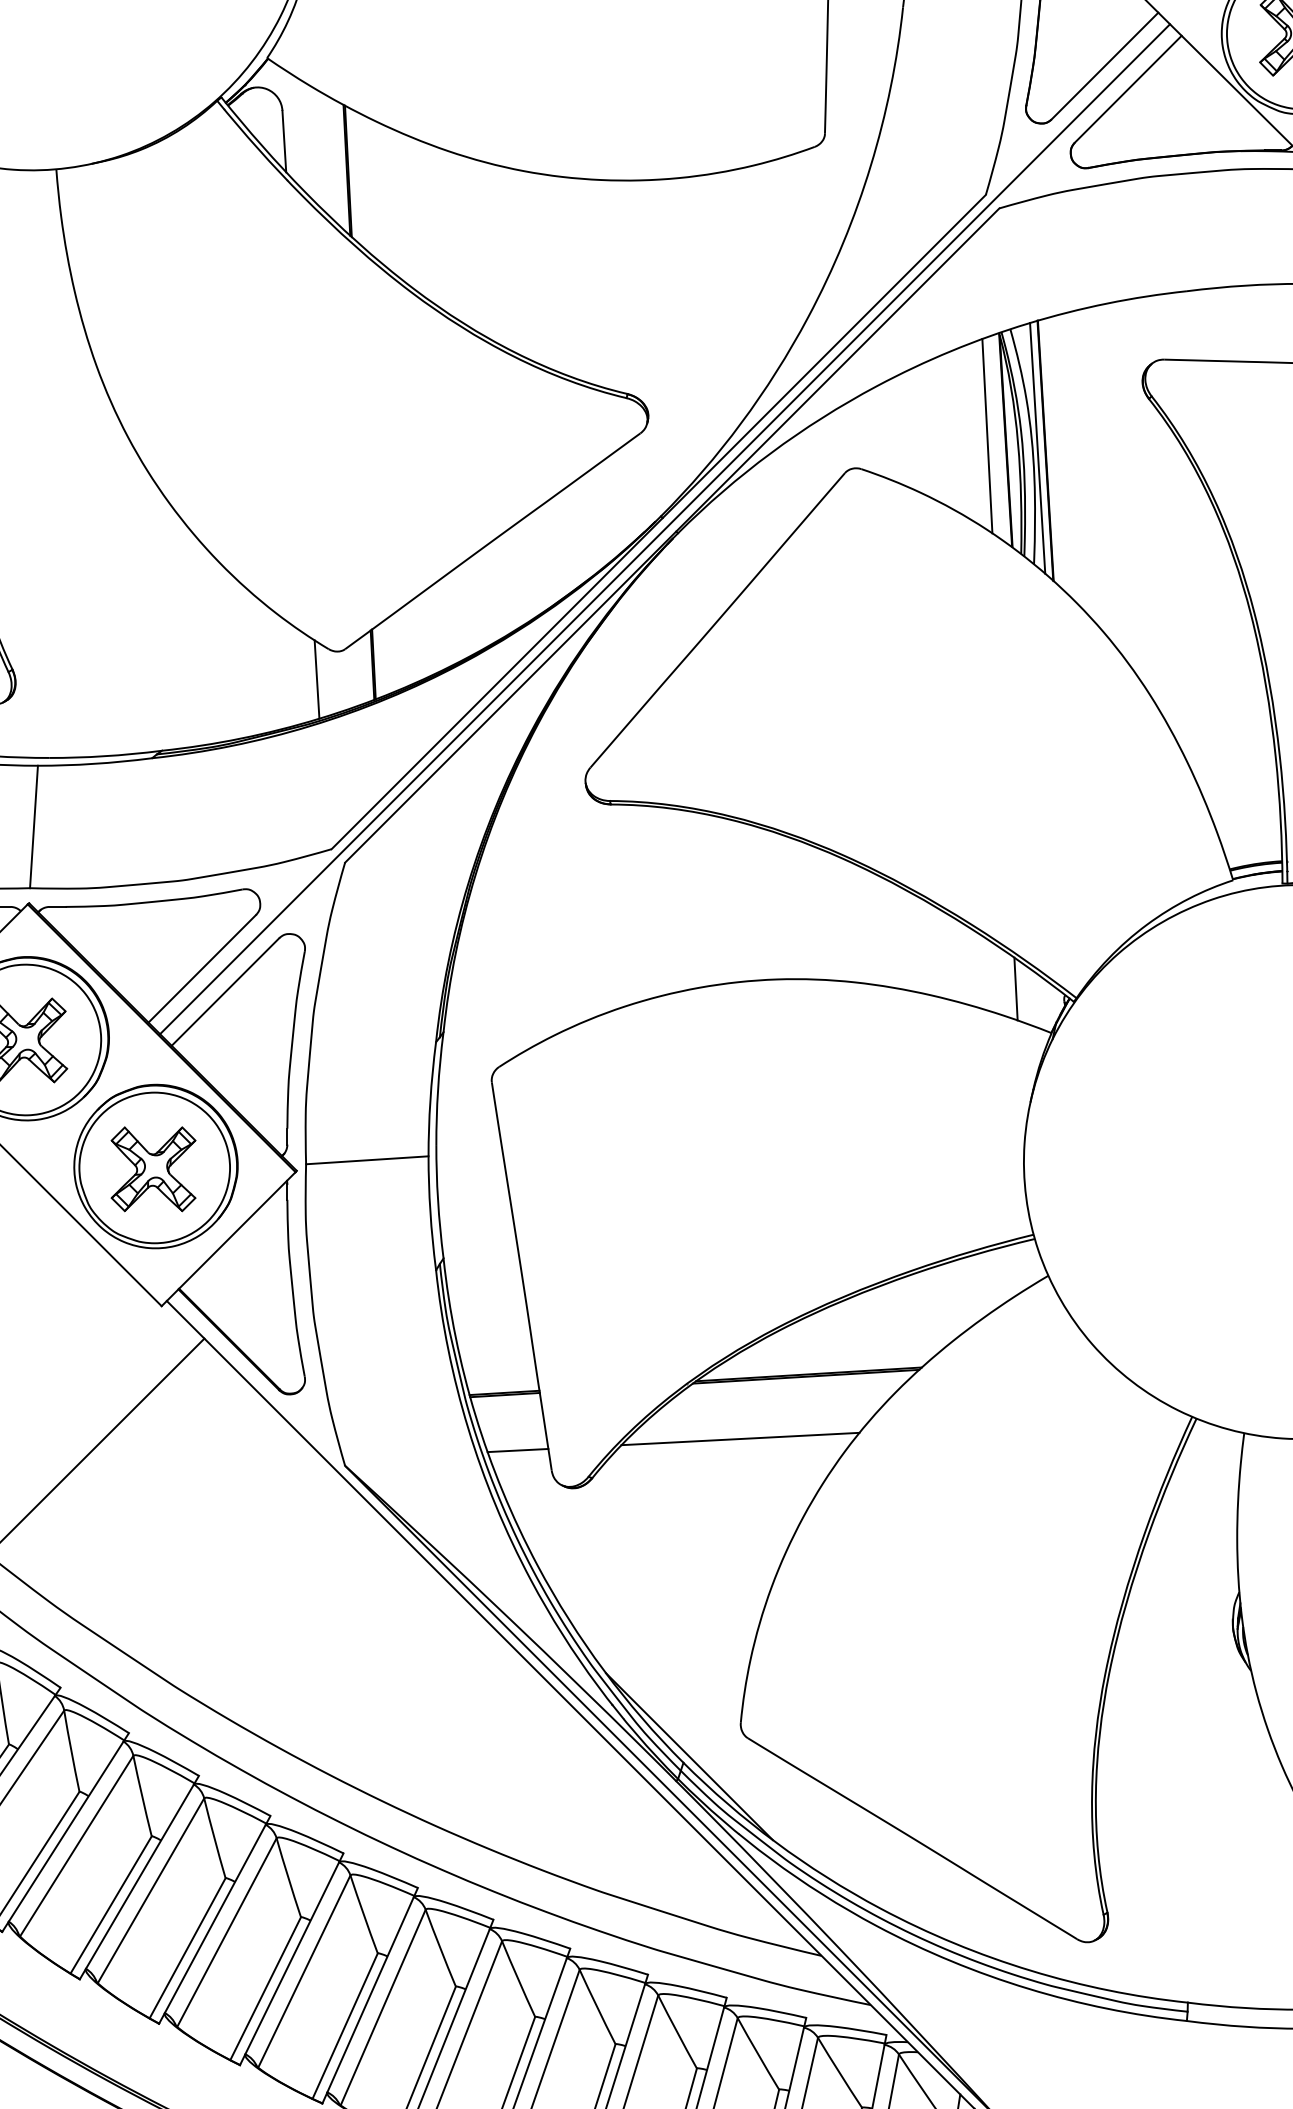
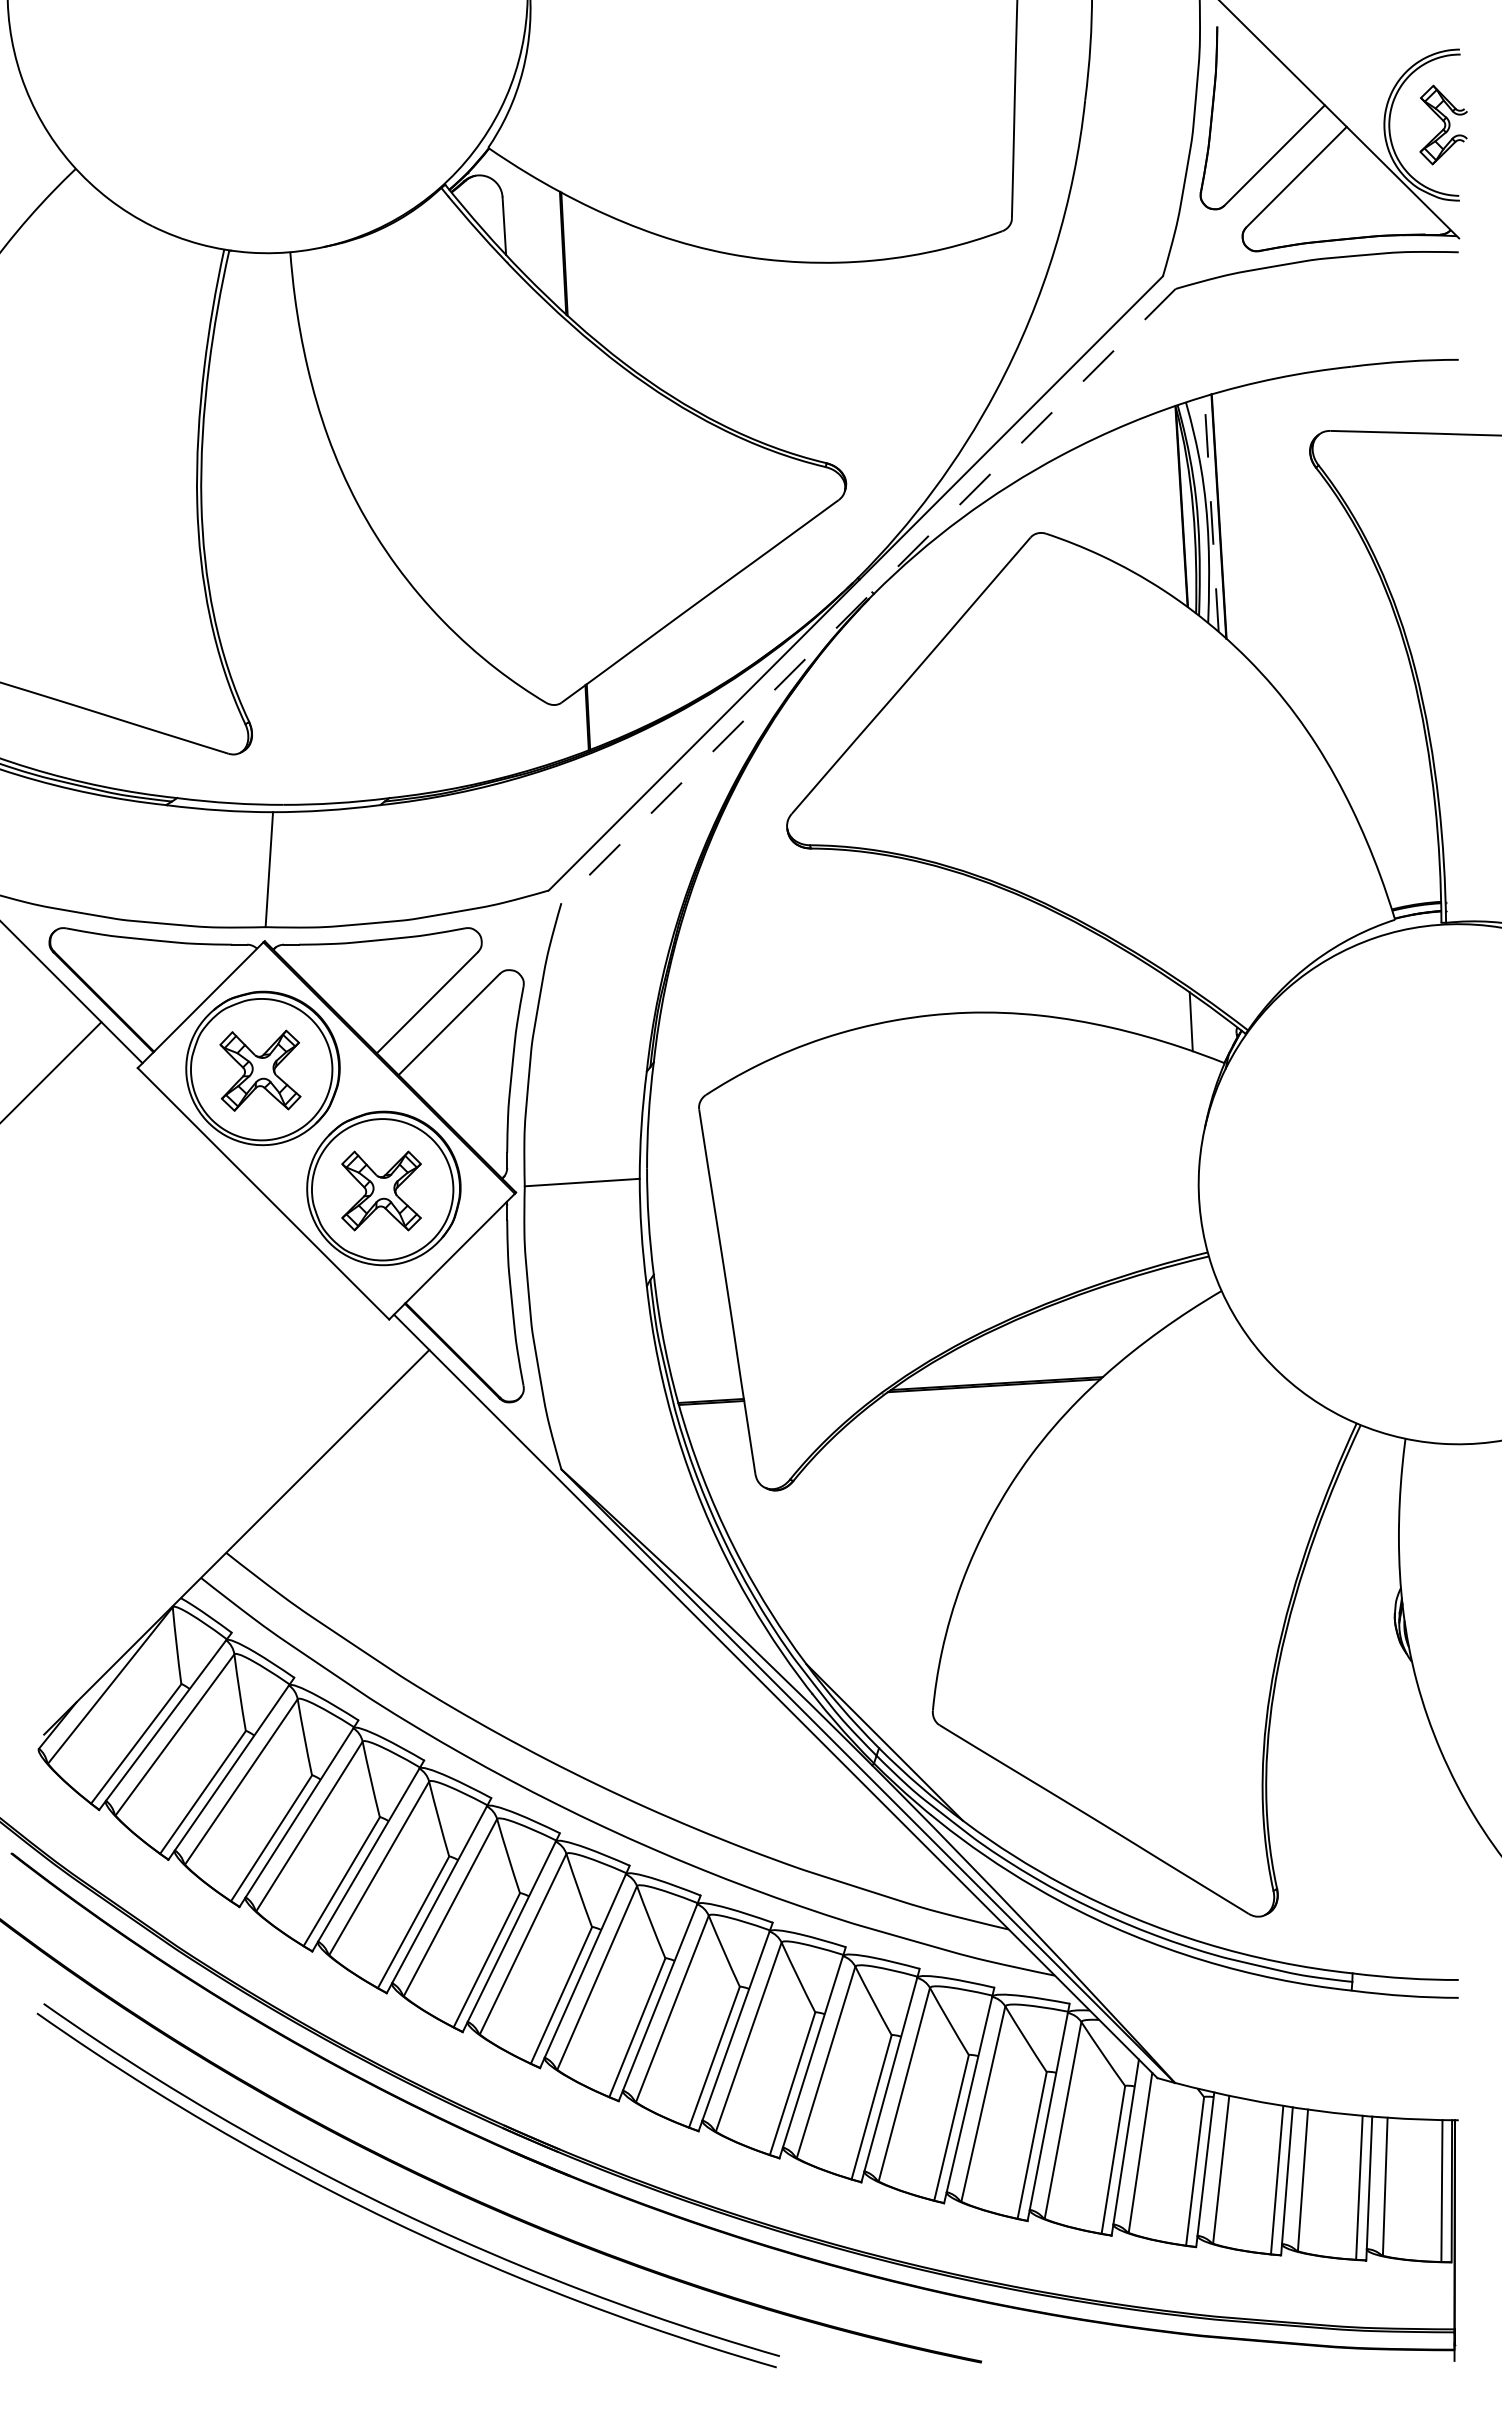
line: (987, 435) -> (1164, 502), removed
line: (1037, 448) -> (1211, 514), solid -> dashed
line: (664, 529) -> (861, 590), removed
line: (672, 536) -> (868, 596), solid -> dashed
line: (316, 679) -> (534, 731), removed
line: (740, 1439) -> (932, 1444), removed
line: (517, 1449) -> (723, 1454), removed

